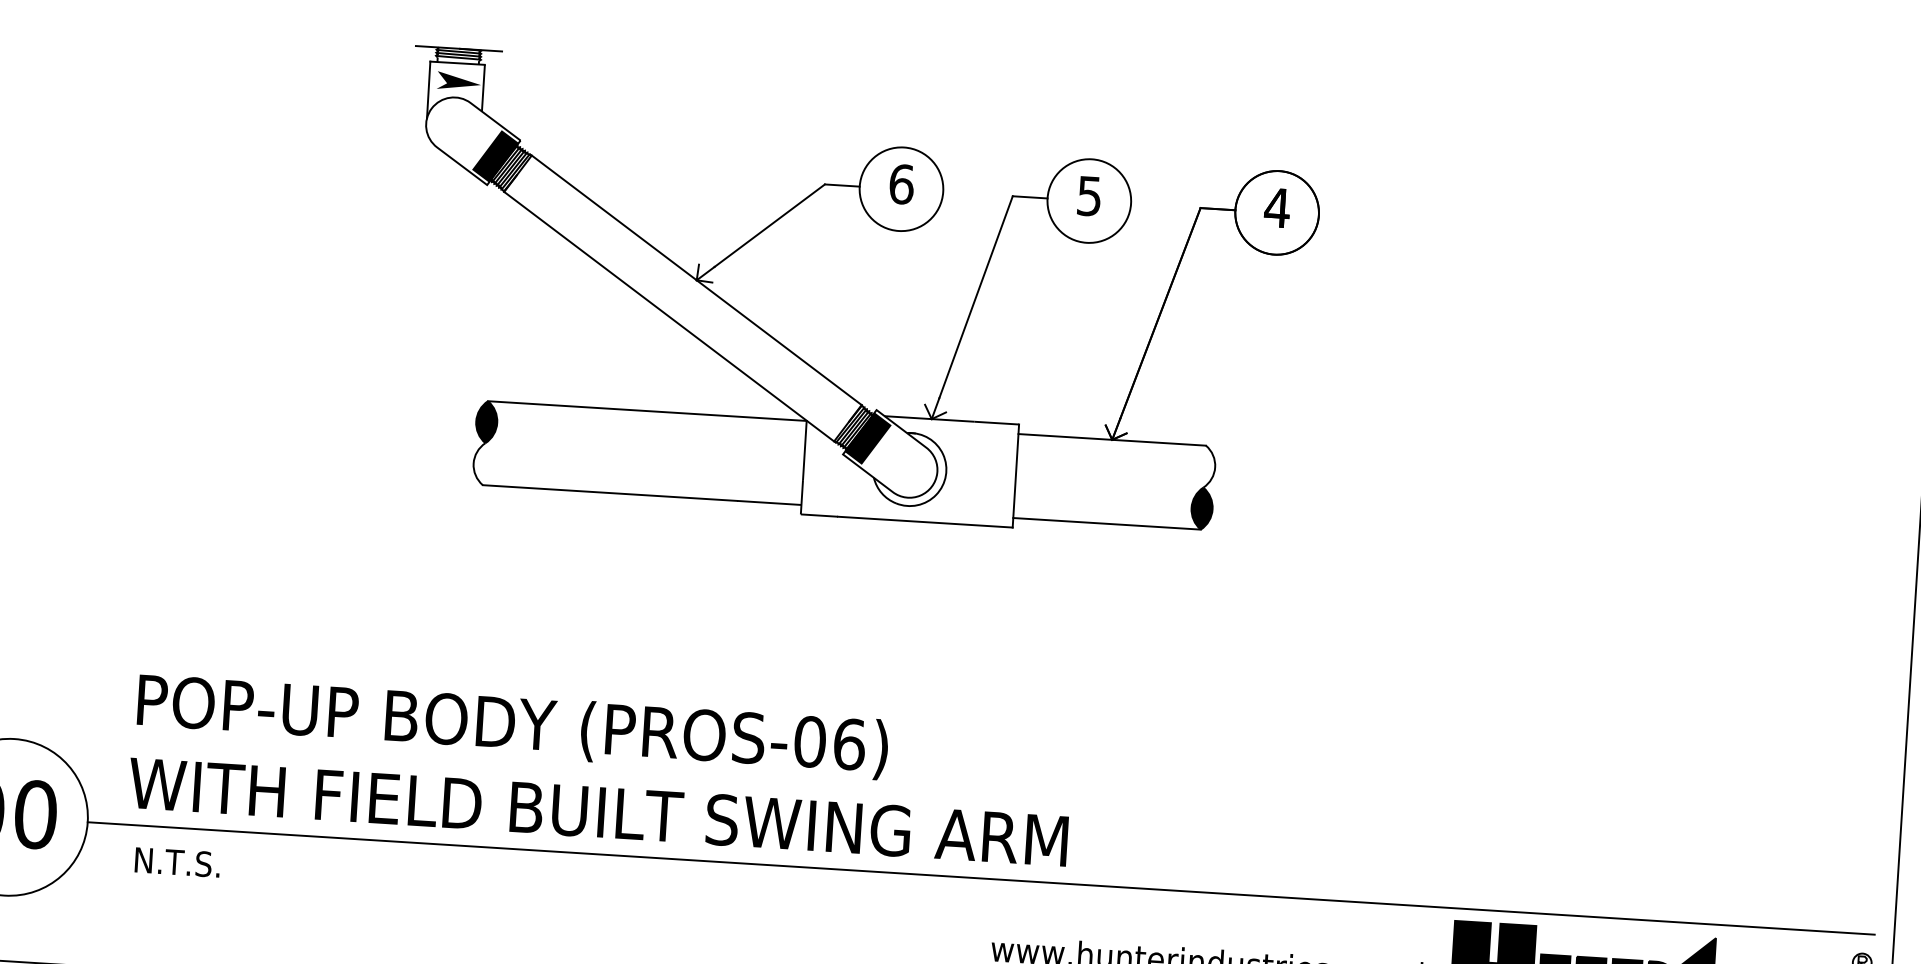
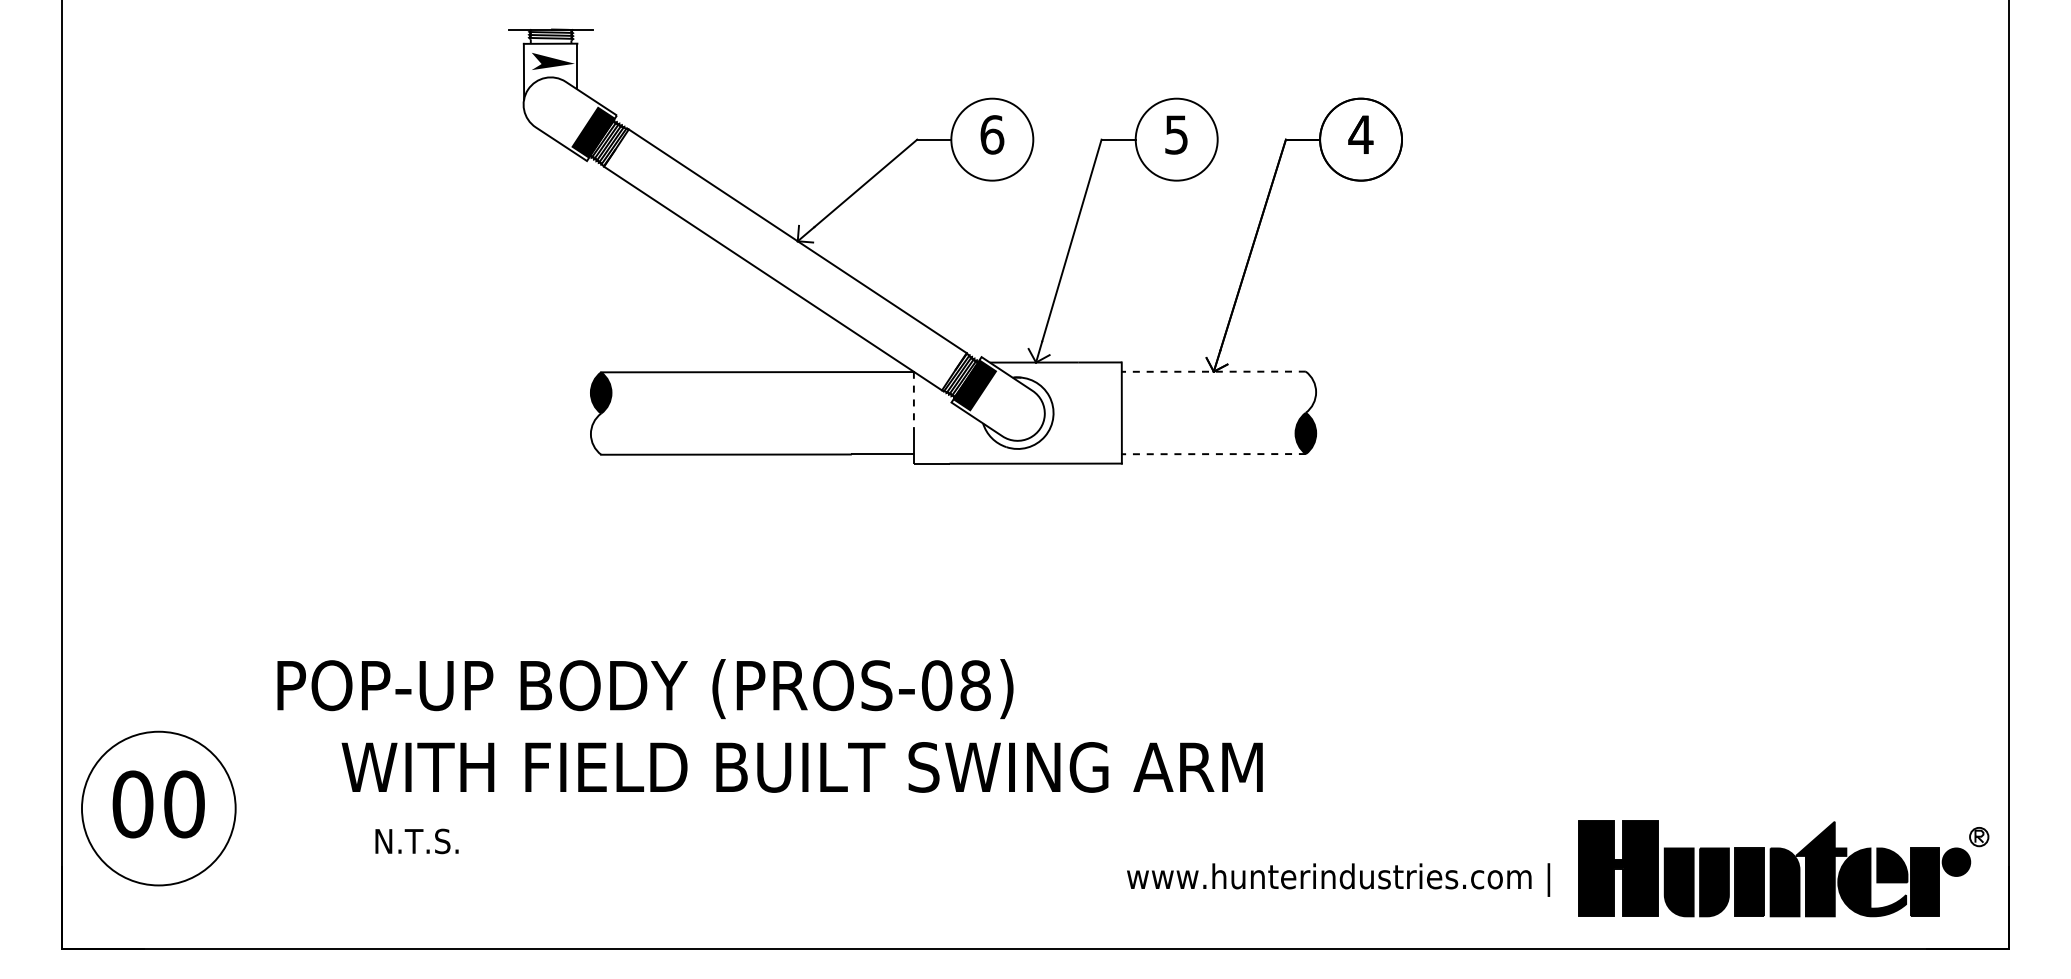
line: (1111, 439) -> (1213, 371), solid -> dashed
line: (804, 450) -> (913, 401), solid -> dashed
line: (1106, 524) -> (1213, 454), solid -> dashed
text: (849, 744) -> (975, 685), (PROS-06) -> (PROS-08)
text: (597, 812) -> (801, 767), moved
text: (177, 862) -> (416, 841), moved
line: (981, 878) -> (1112, 808), removed

